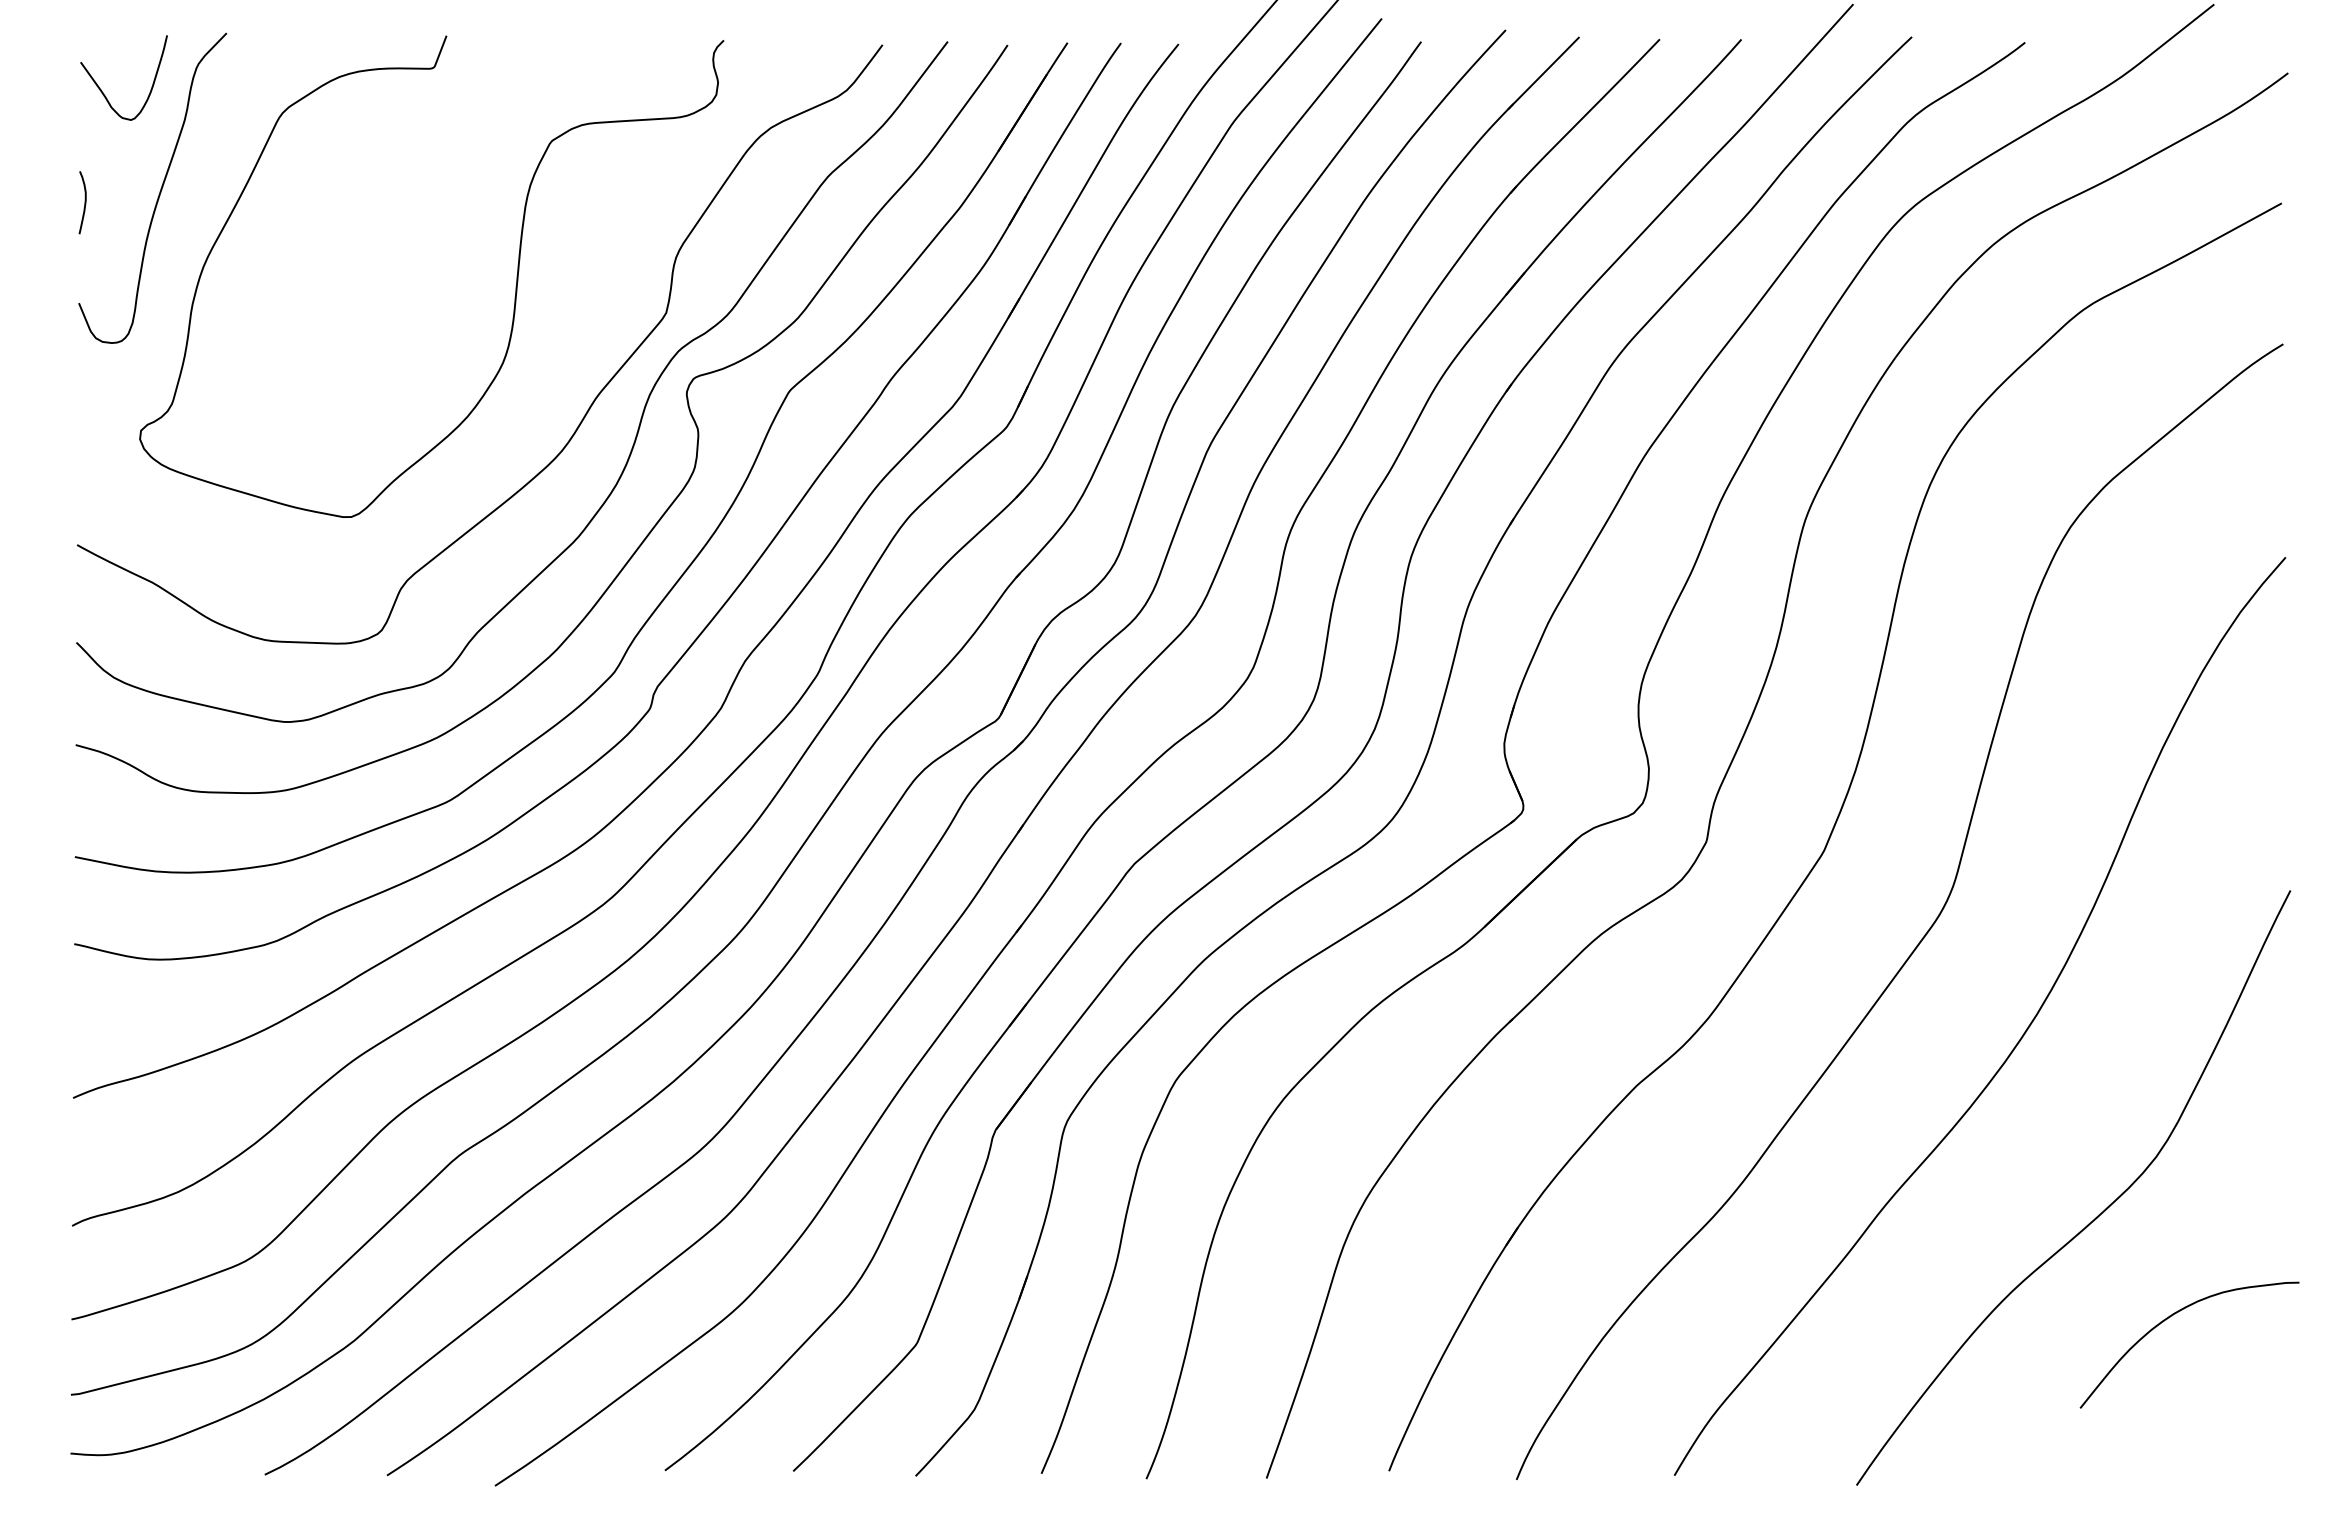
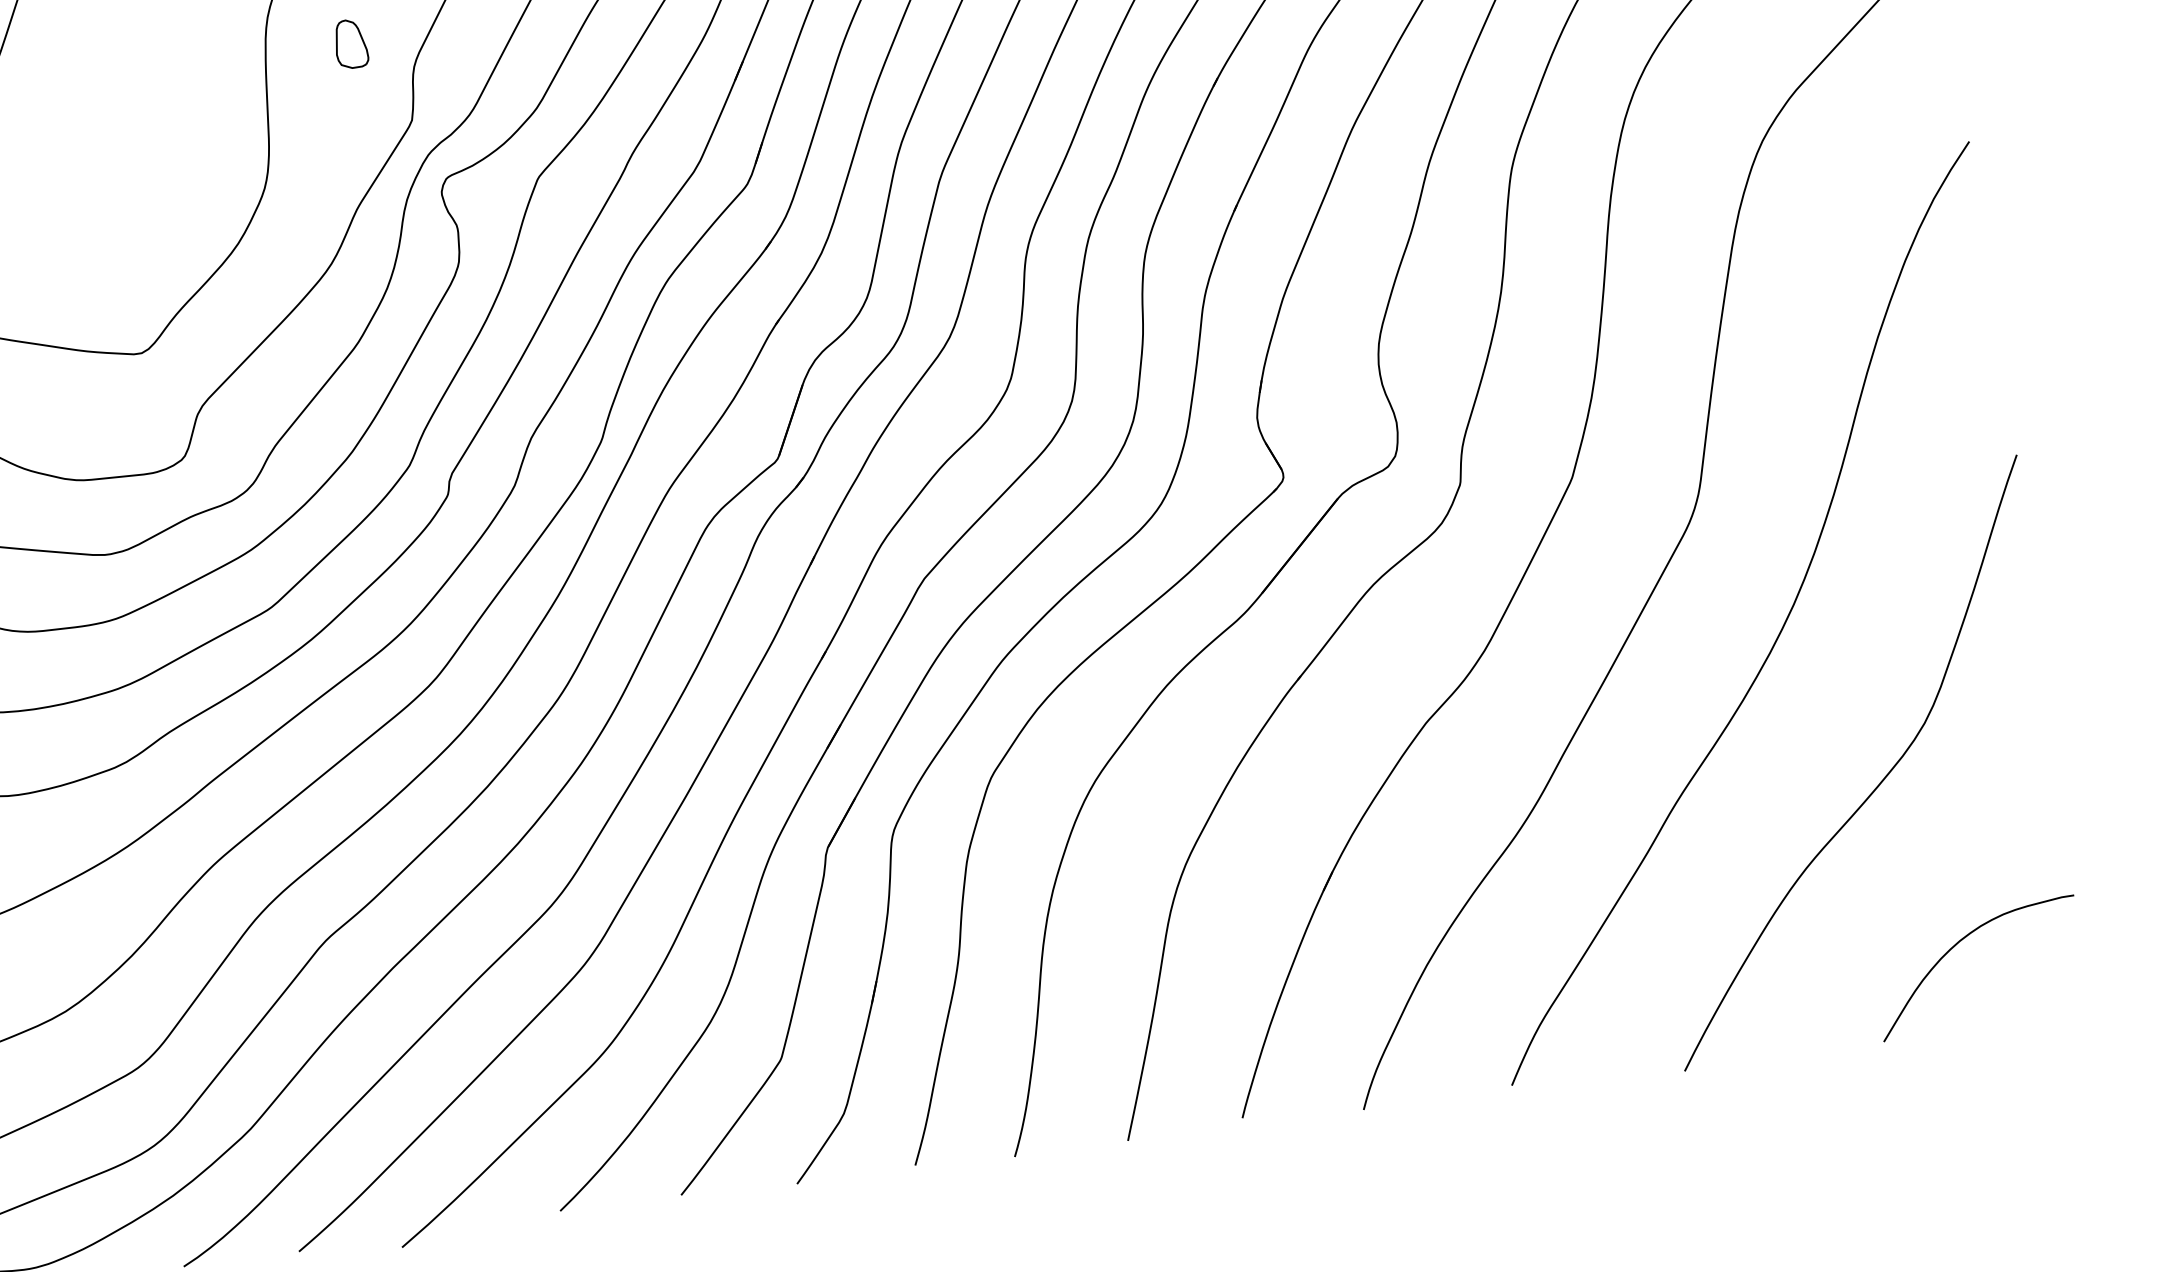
part: (613, 224) -> (350, 43), added
curve: (2170, 1317) -> (1957, 944), moved

